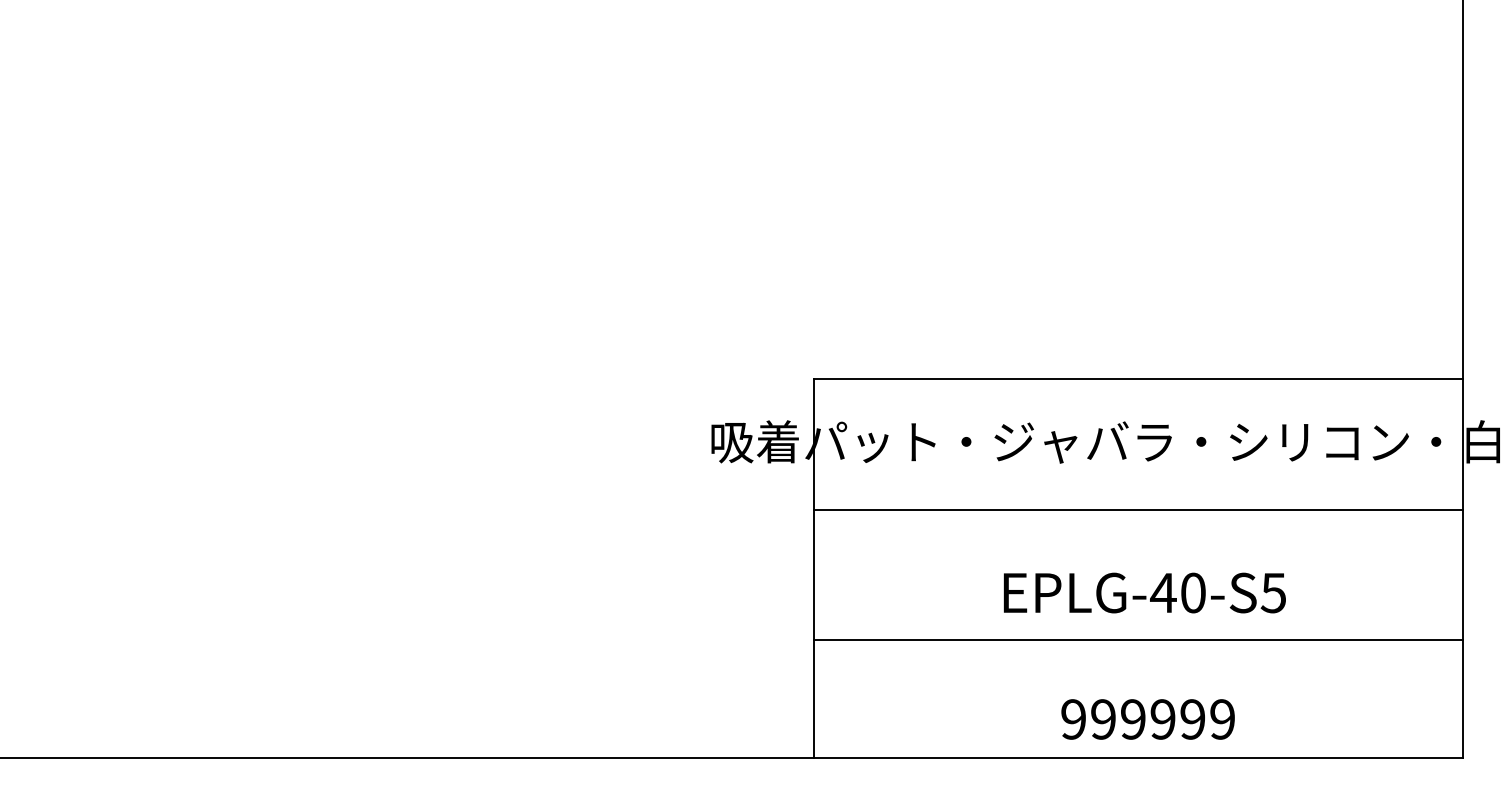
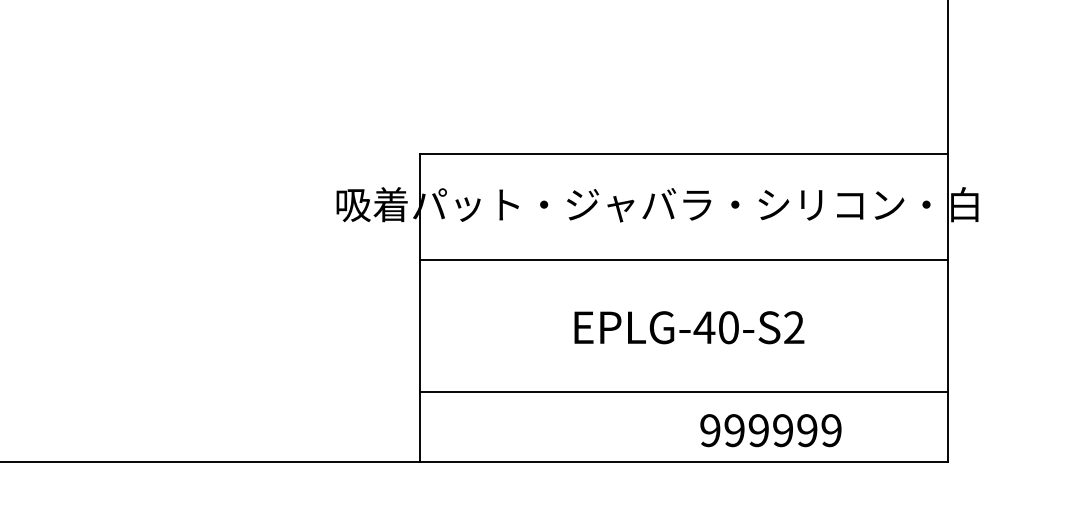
text: (1273, 592) -> (794, 327), EPLG-40-S5 -> EPLG-40-S2
line: (1138, 639) -> (684, 391), moved
text: (1147, 719) -> (770, 430), moved

